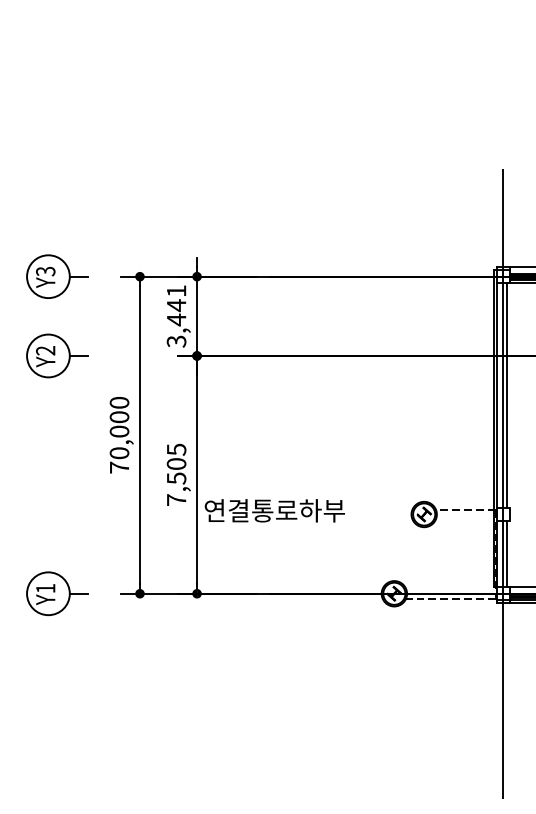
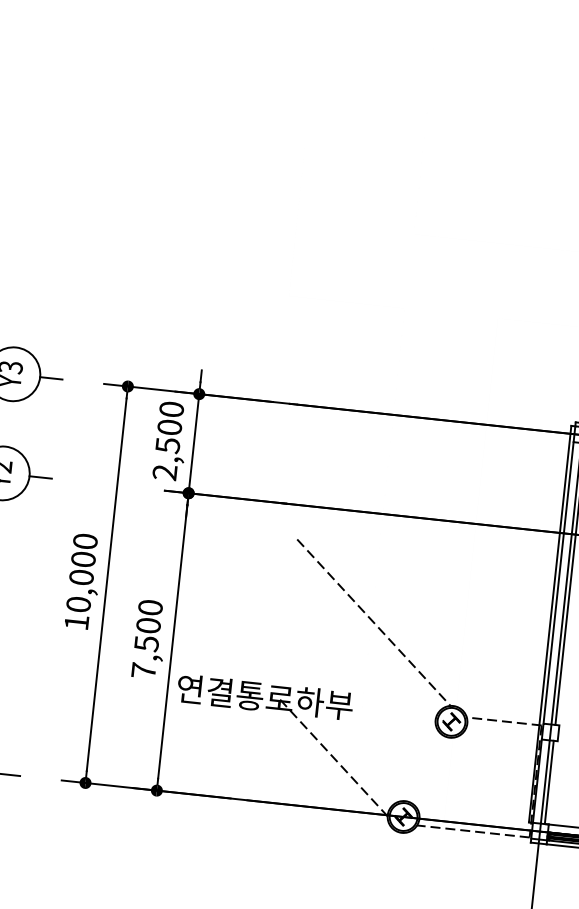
text: (176, 316) -> (168, 441), 3,441 -> 2,500
line: (354, 442) -> (373, 622), added
text: (176, 449) -> (150, 607), 7,505 -> 7,500
text: (119, 467) -> (76, 622), 70,000 -> 10,000
line: (333, 552) -> (333, 757), added

